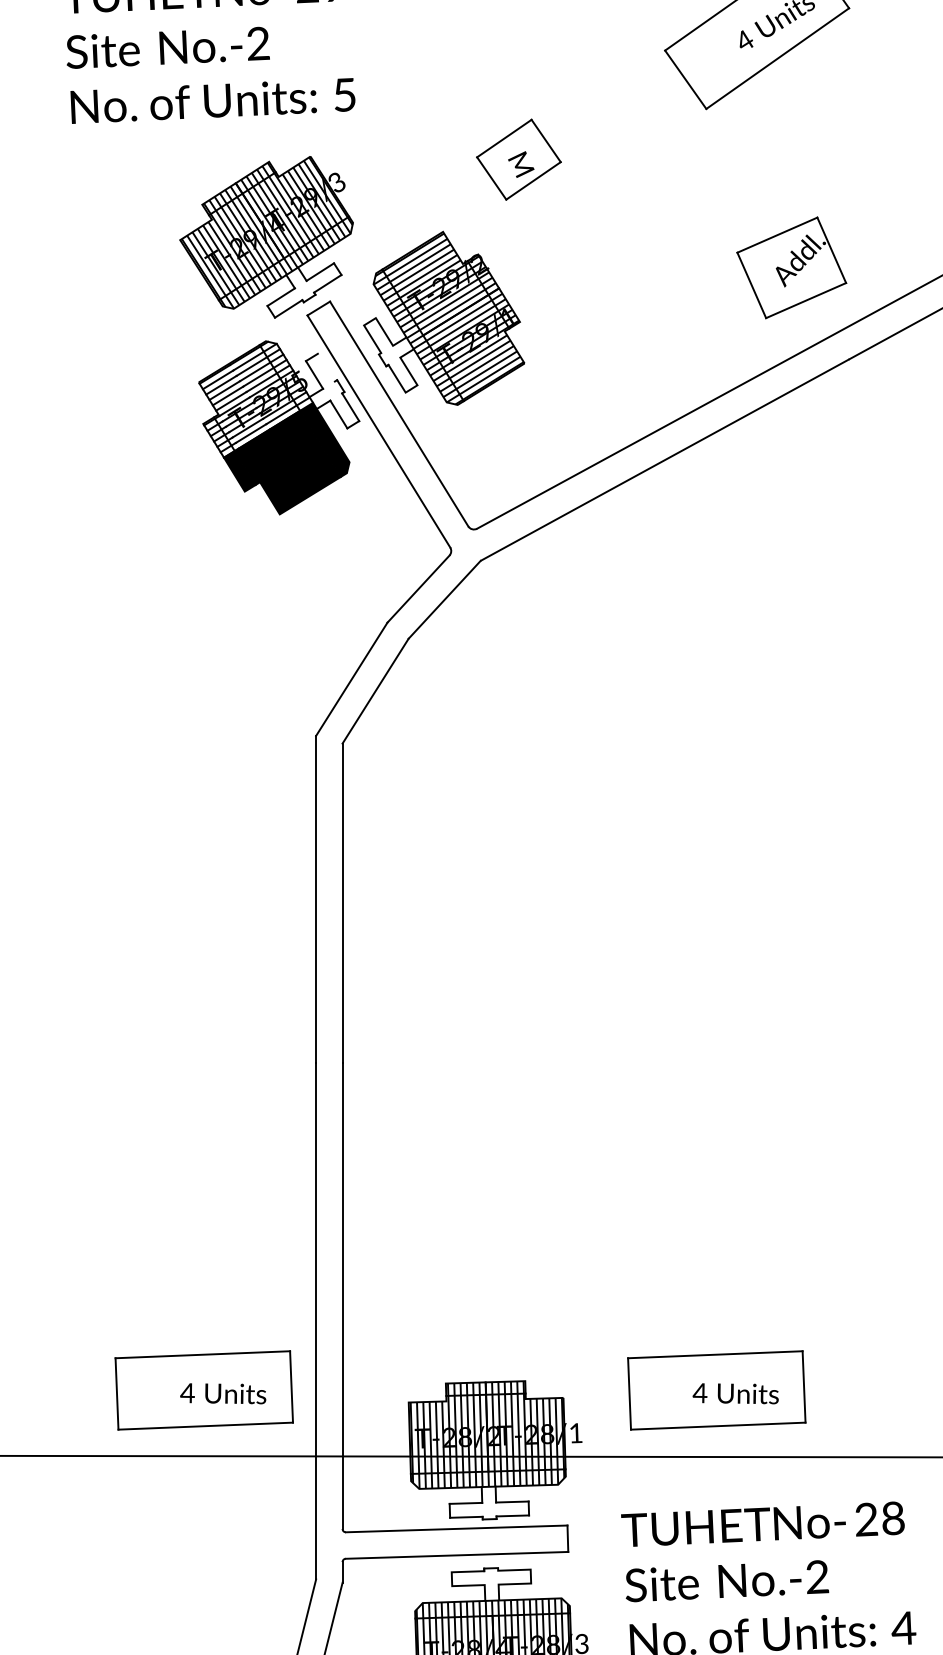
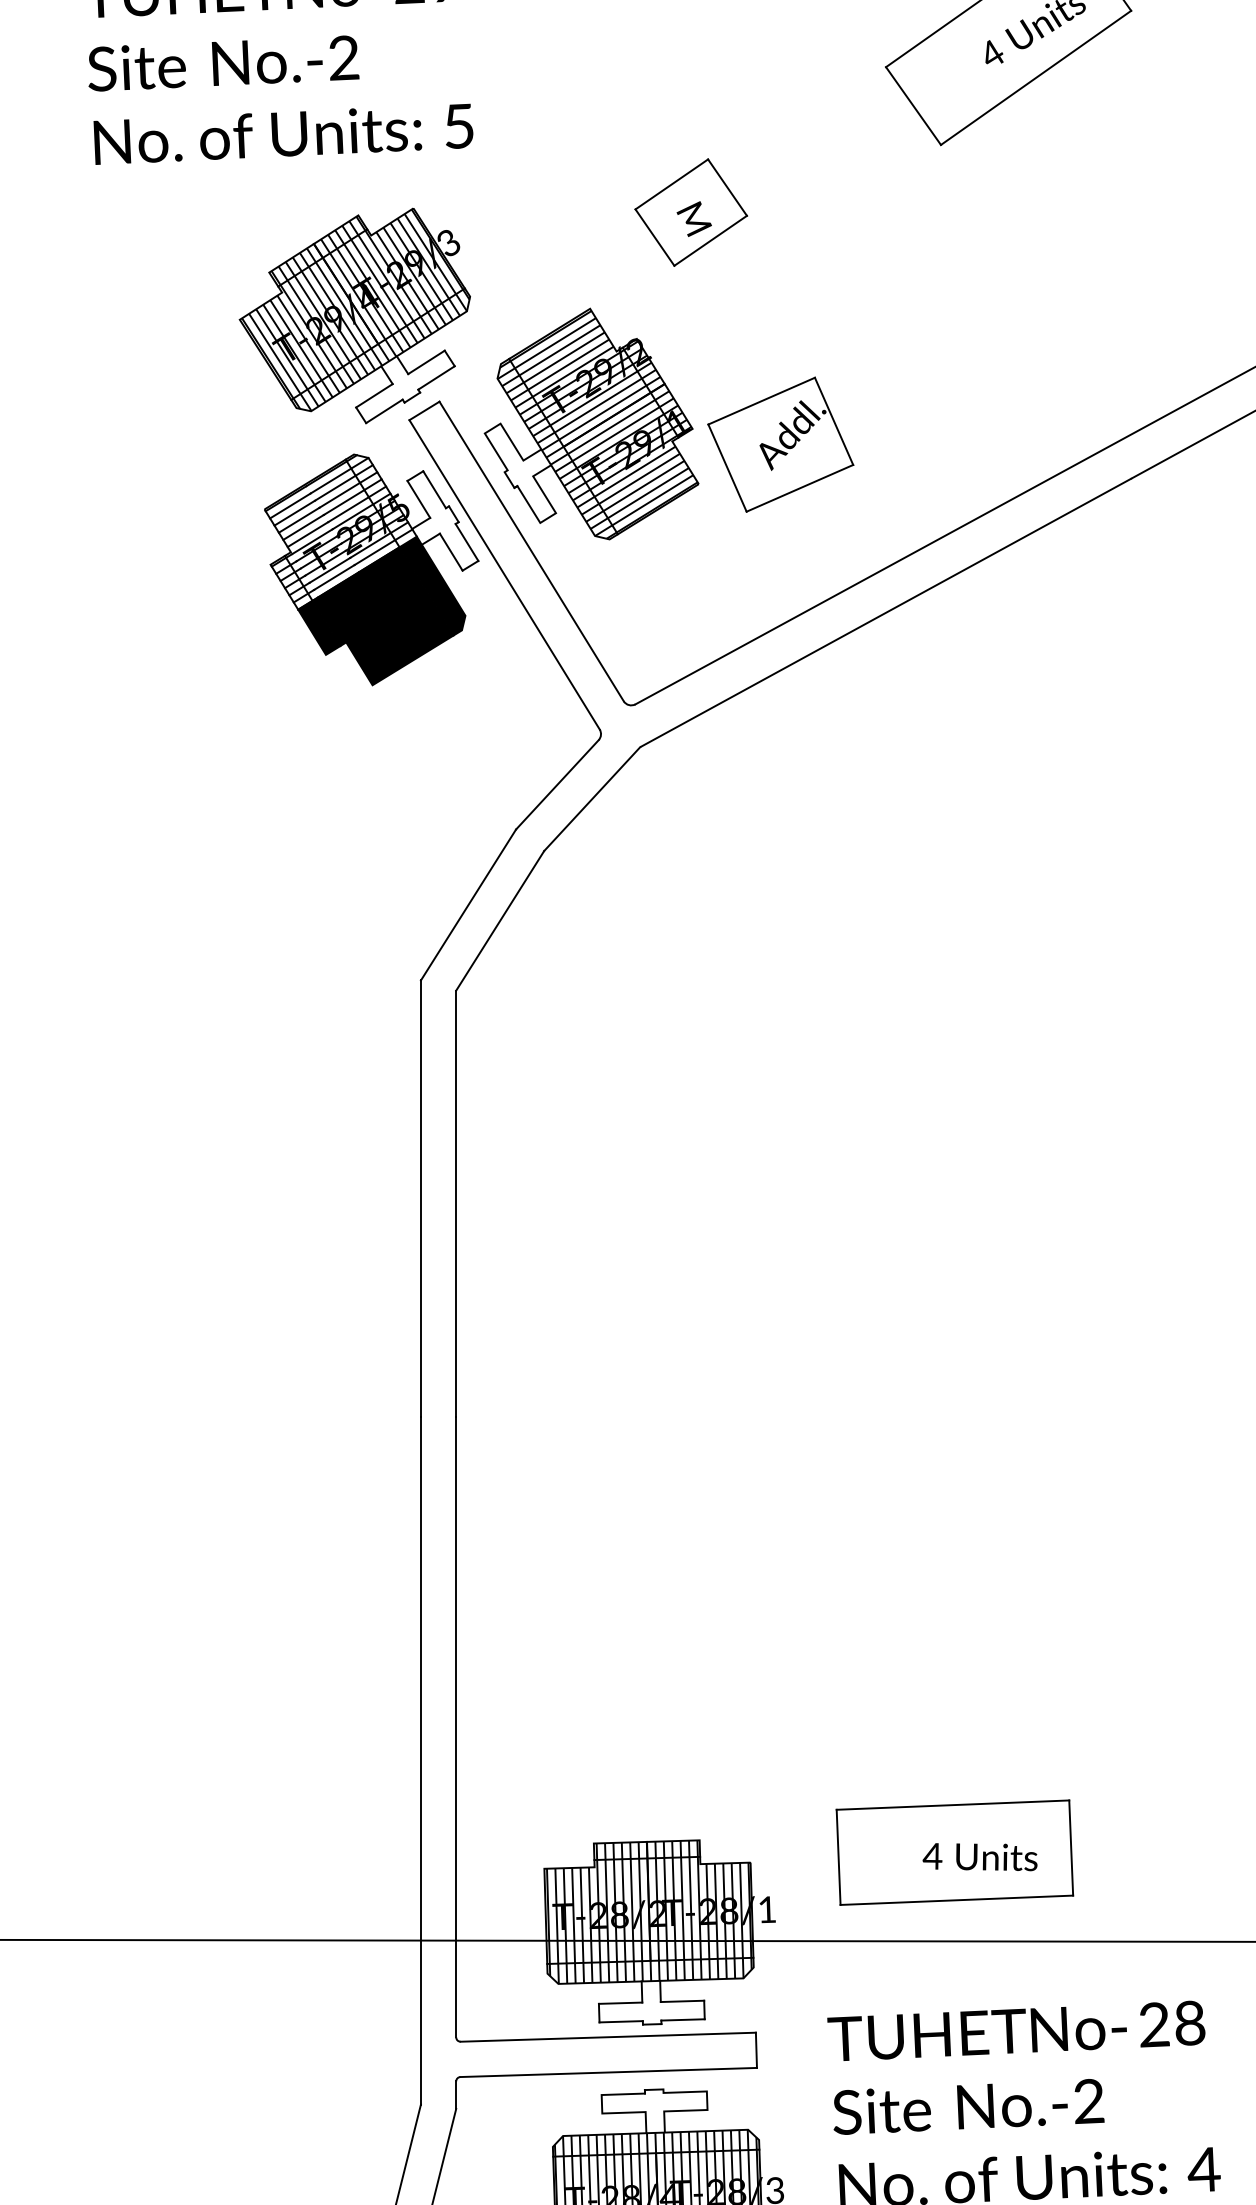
part: (791, 267) -> (780, 444), moved
line: (326, 367) -> (434, 489), added
part: (203, 1390) -> (271, 1852), removed

